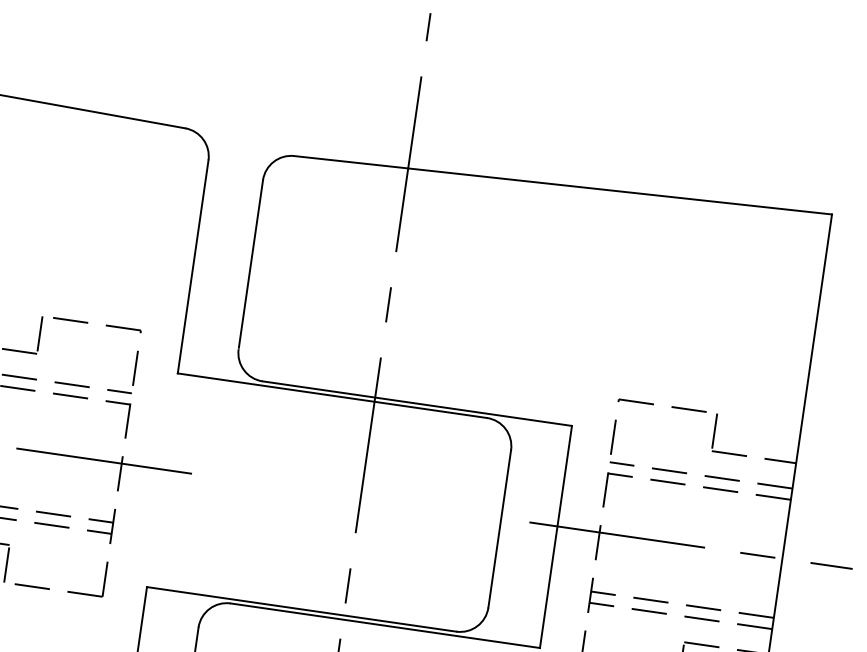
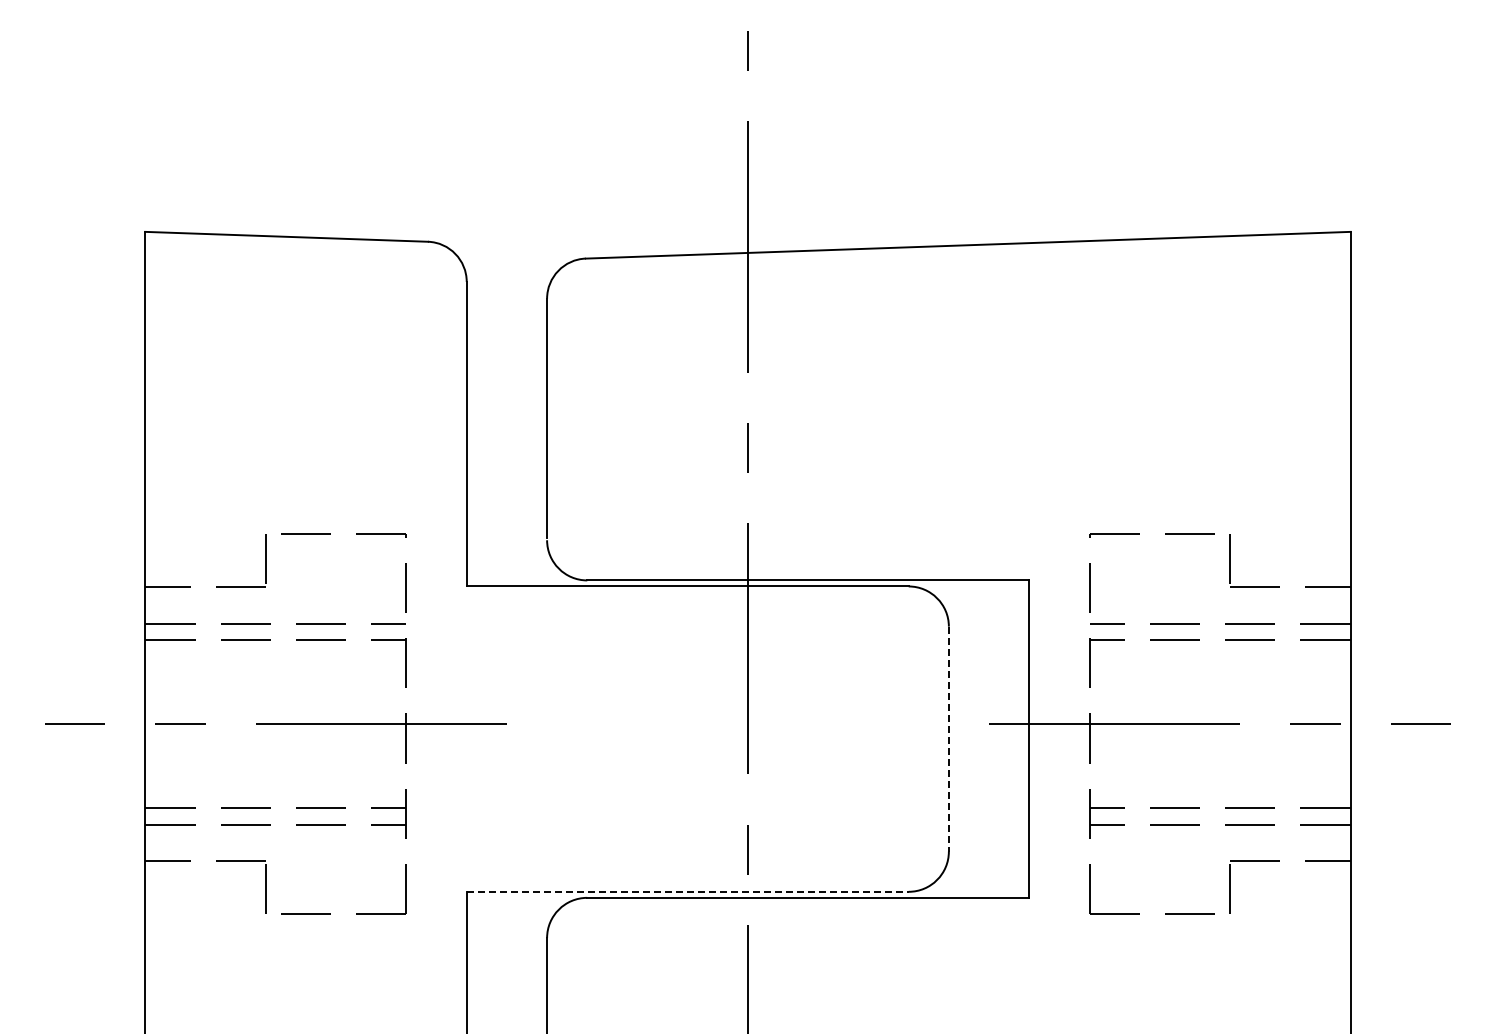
line: (499, 529) -> (948, 739), solid -> dashed
line: (301, 609) -> (687, 891), solid -> dashed

